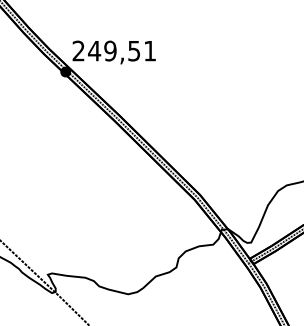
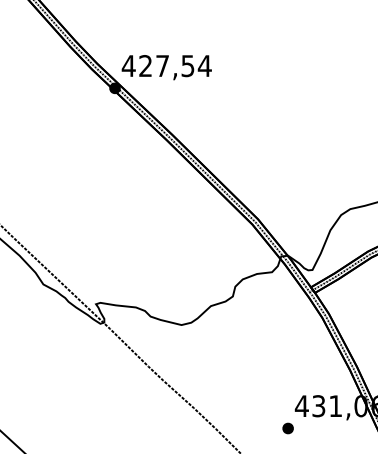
text: (114, 51) -> (166, 66), 249,51 -> 427,54

